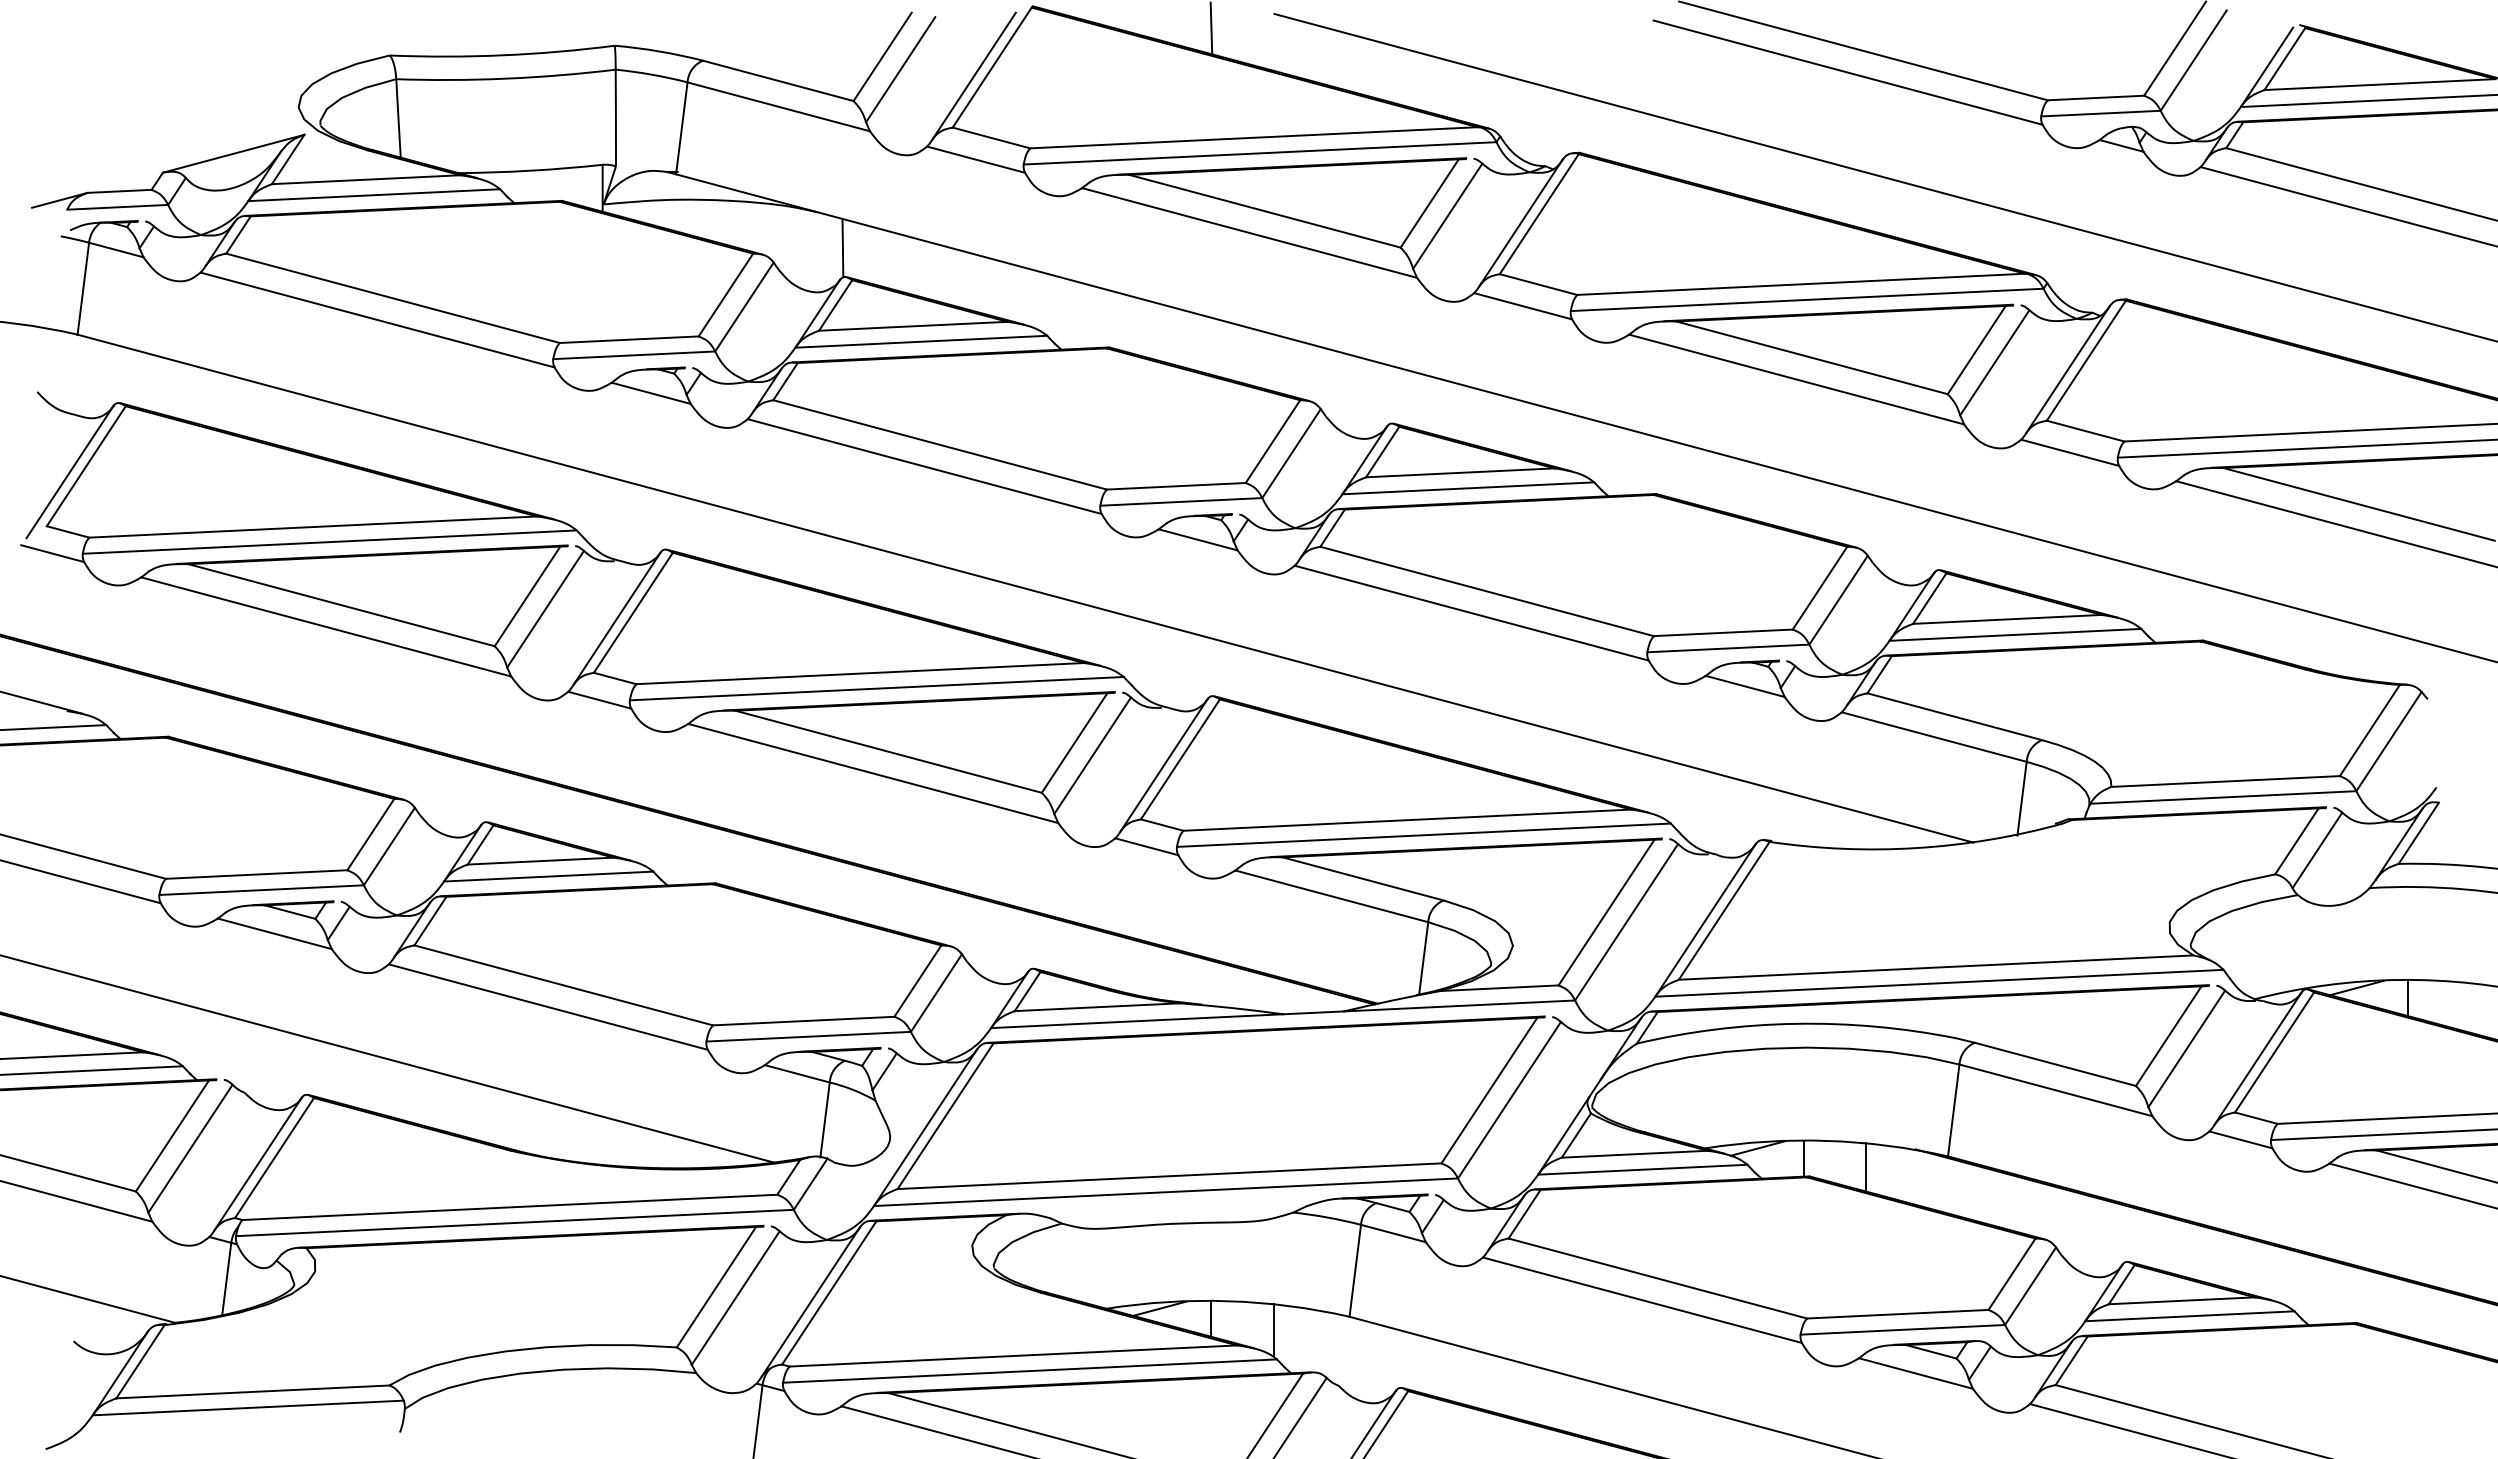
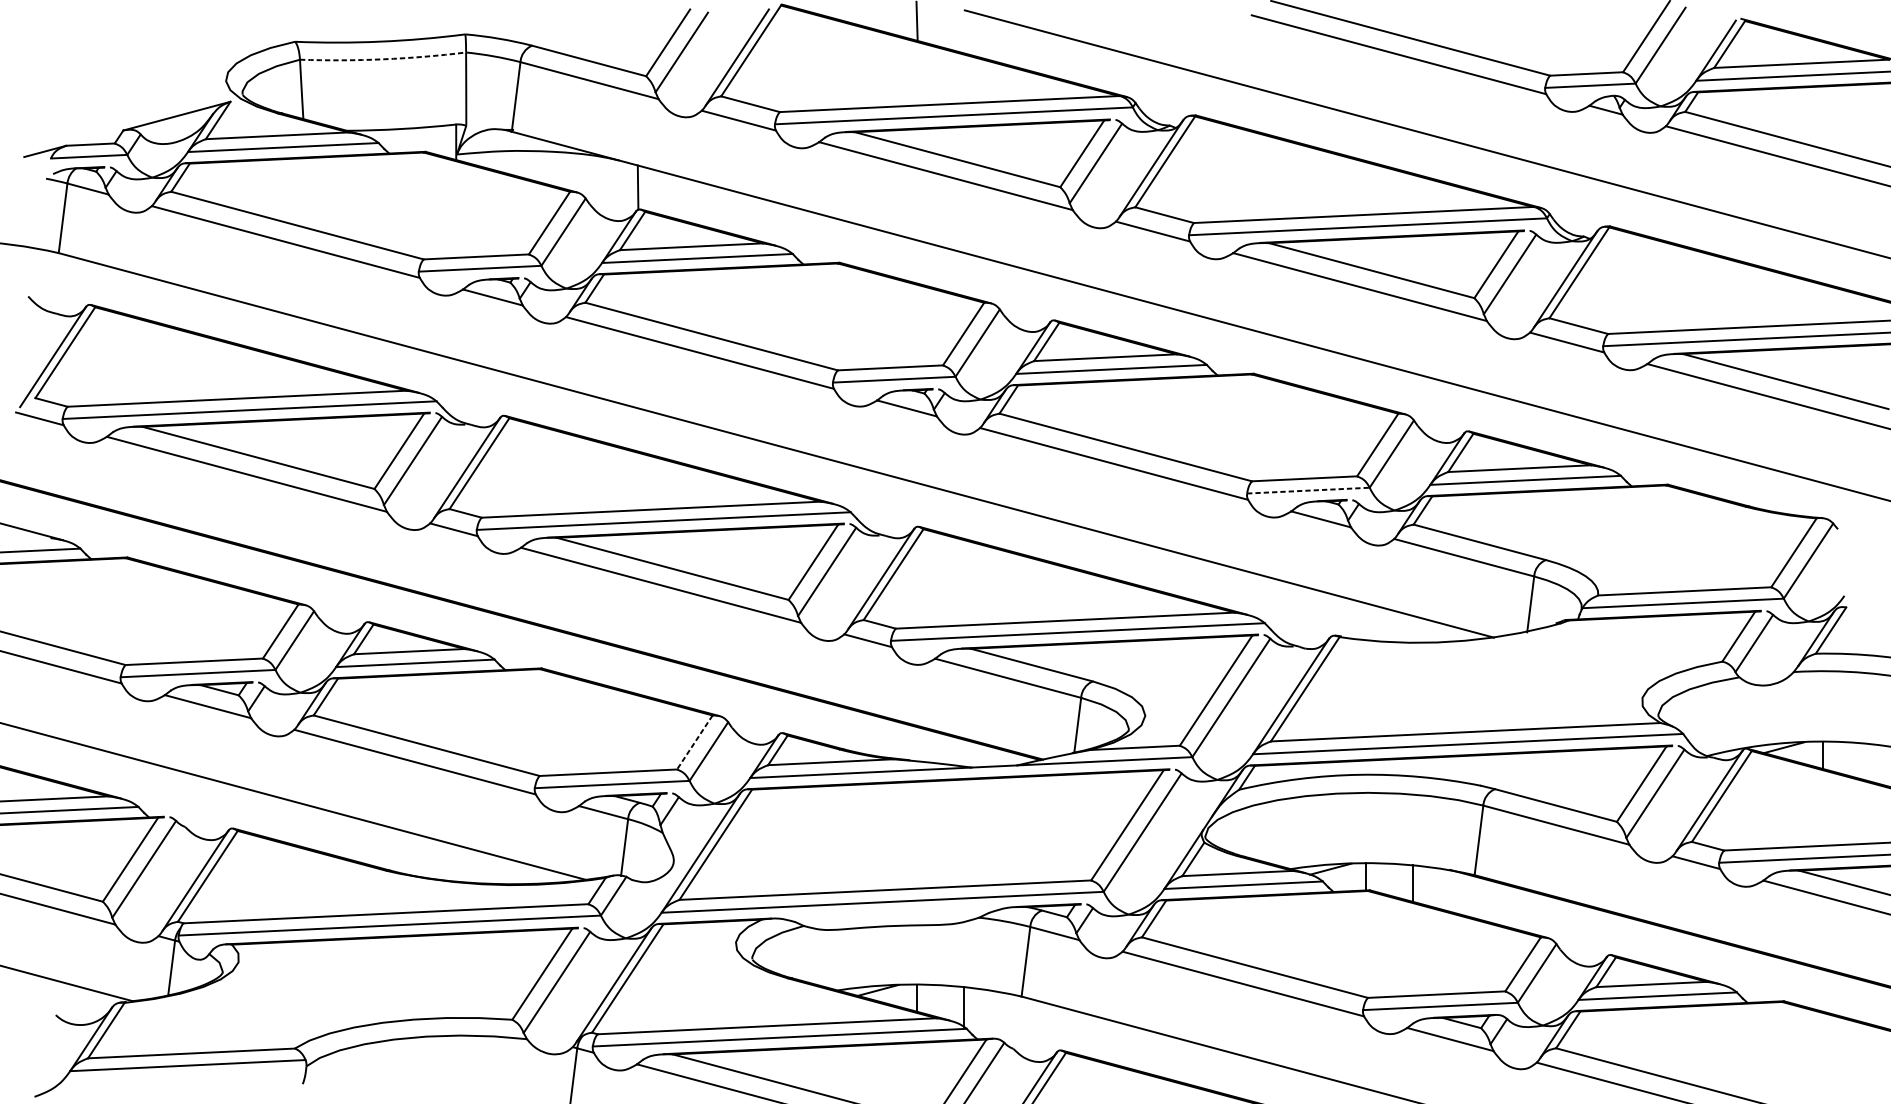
arc: (506, 78) -> (383, 59), solid -> dashed
line: (1728, 648) -> (1308, 490), solid -> dashed
line: (917, 981) -> (694, 742), solid -> dashed

